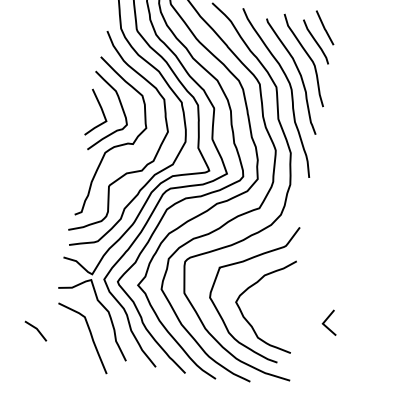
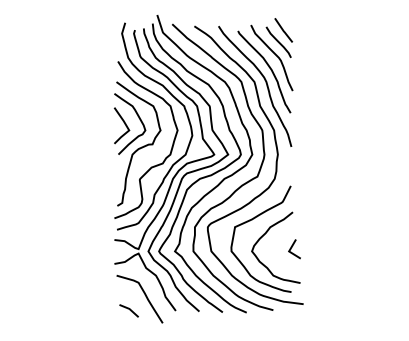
line: (328, 319) -> (292, 247), moved
line: (35, 329) -> (128, 309), moved

